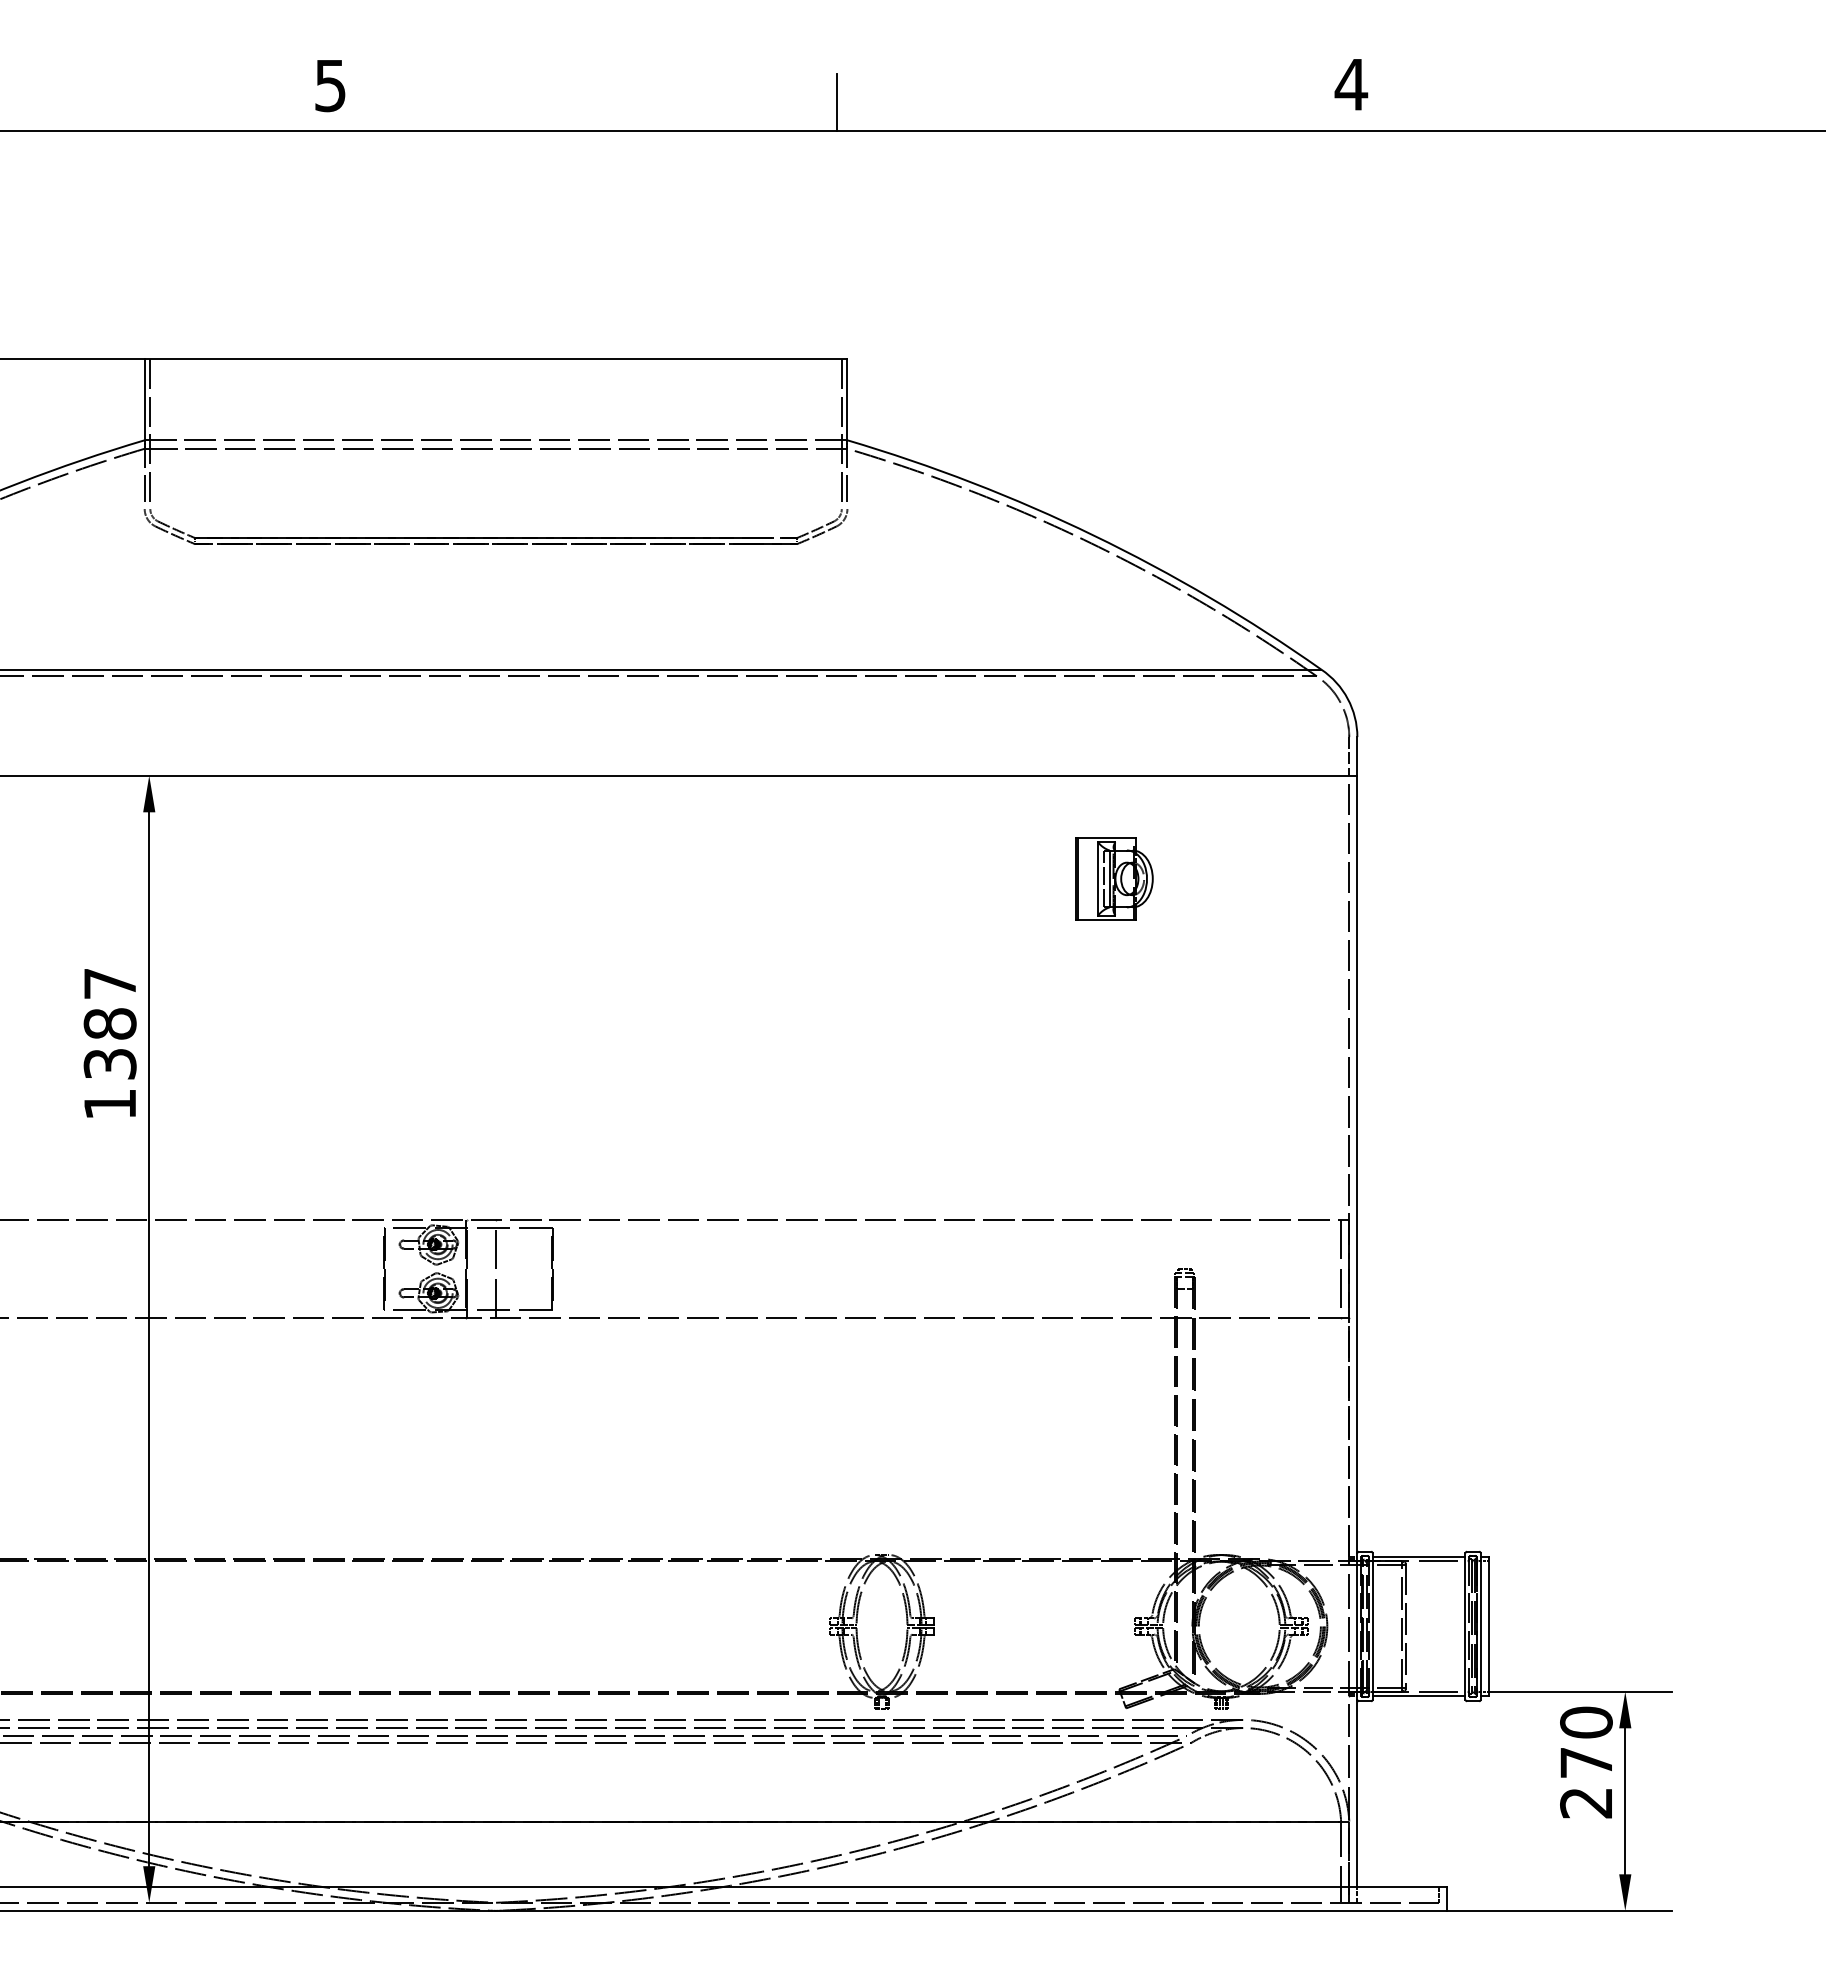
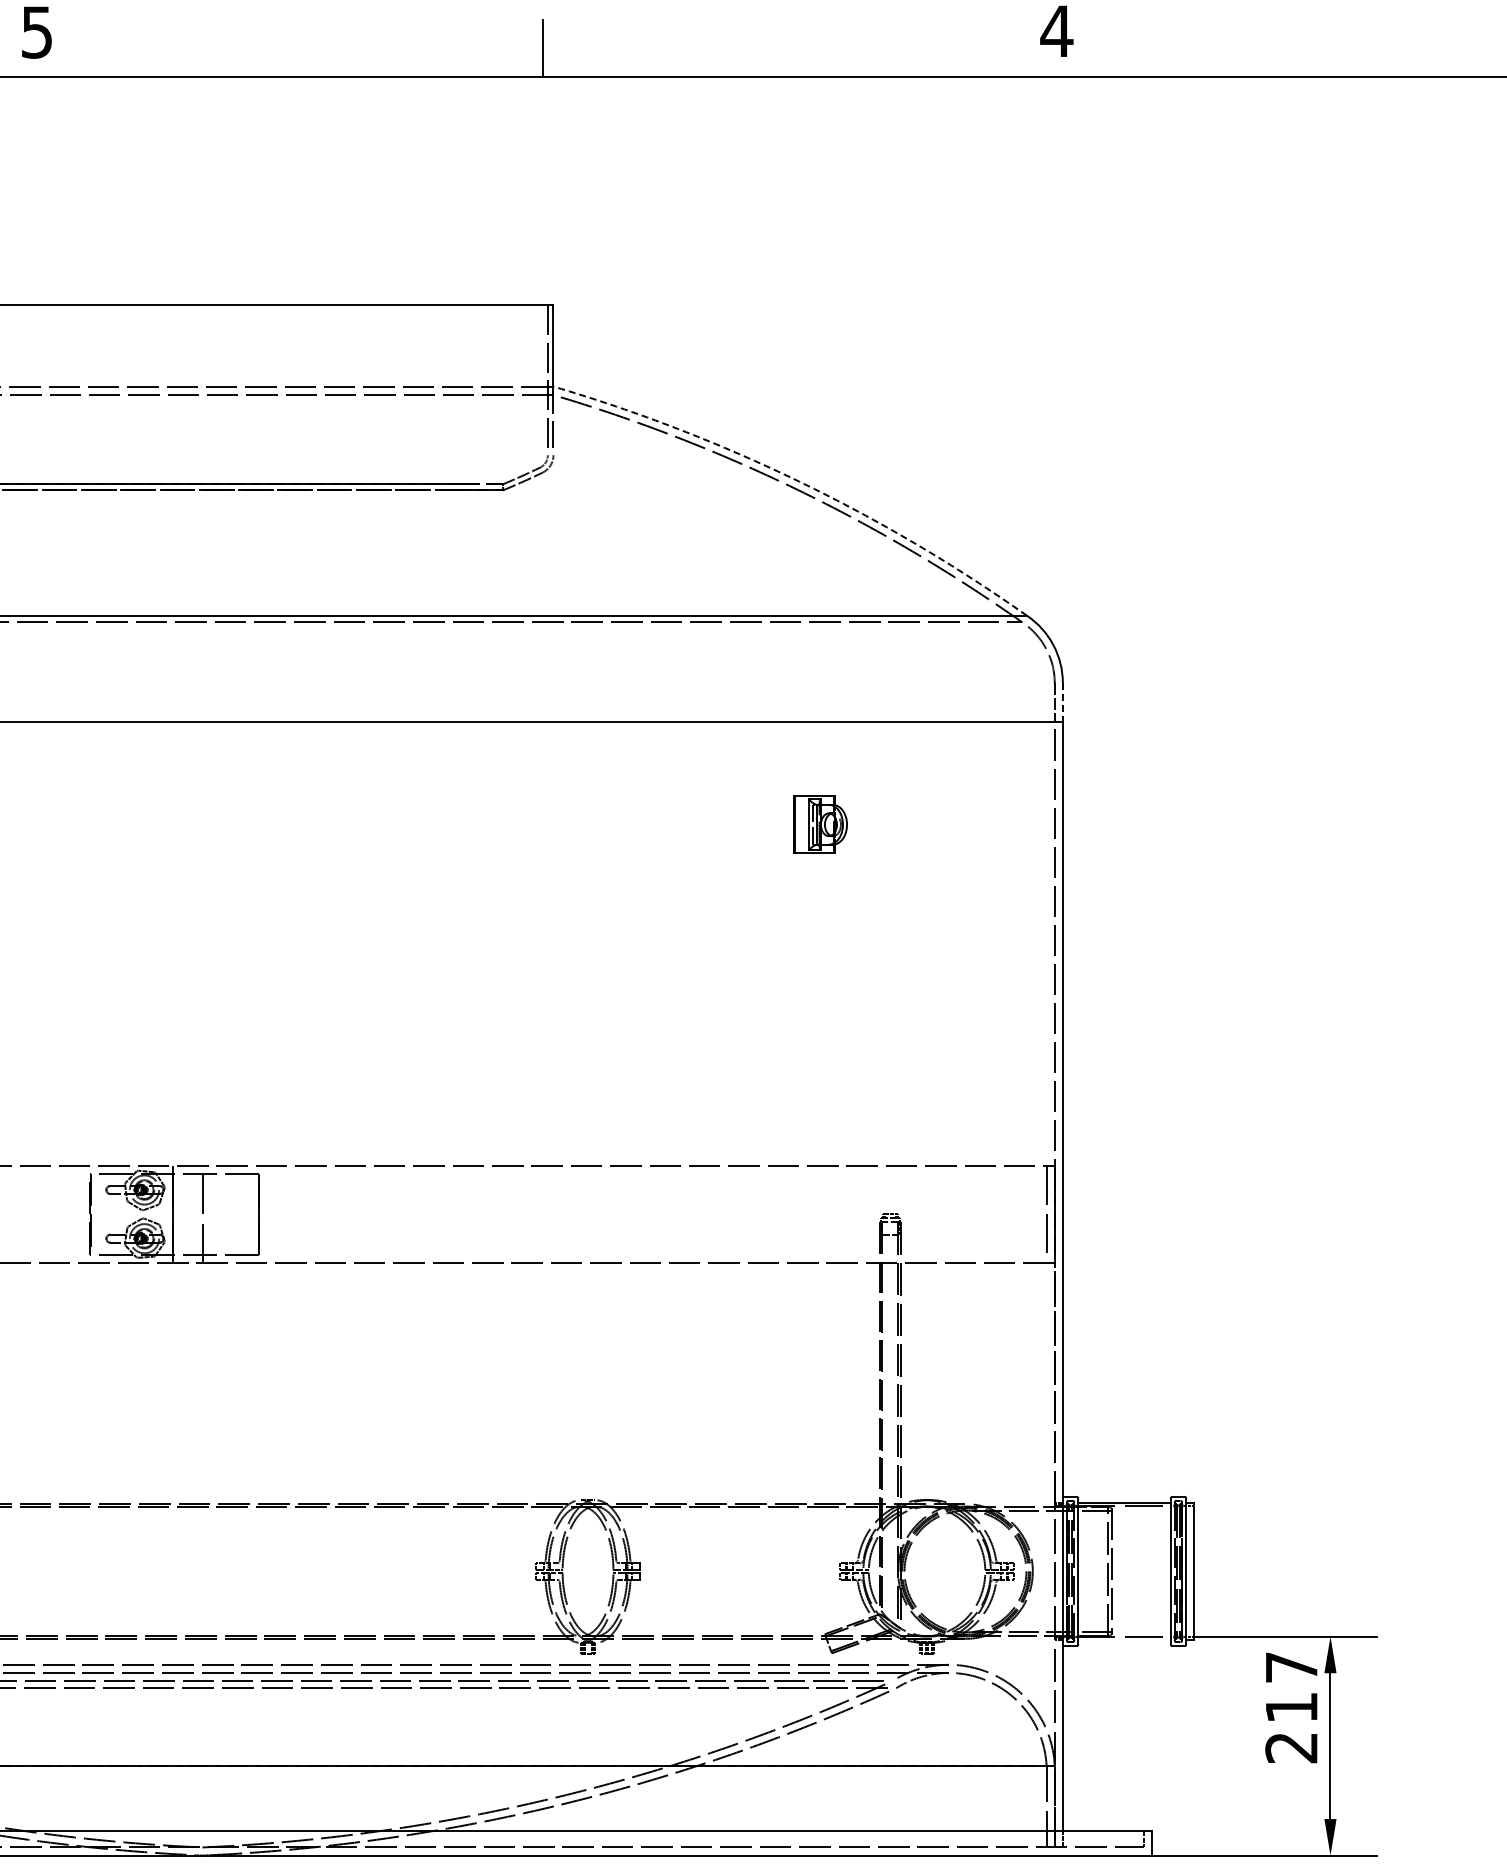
arc: (1093, 535) -> (799, 481), solid -> dashed
line: (1357, 756) -> (1062, 702), solid -> dashed
part: (1114, 878) -> (820, 824), size x0.7
line: (1418, 1695) -> (1123, 1640), removed
text: (1586, 1741) -> (1291, 1686), 270 -> 217

